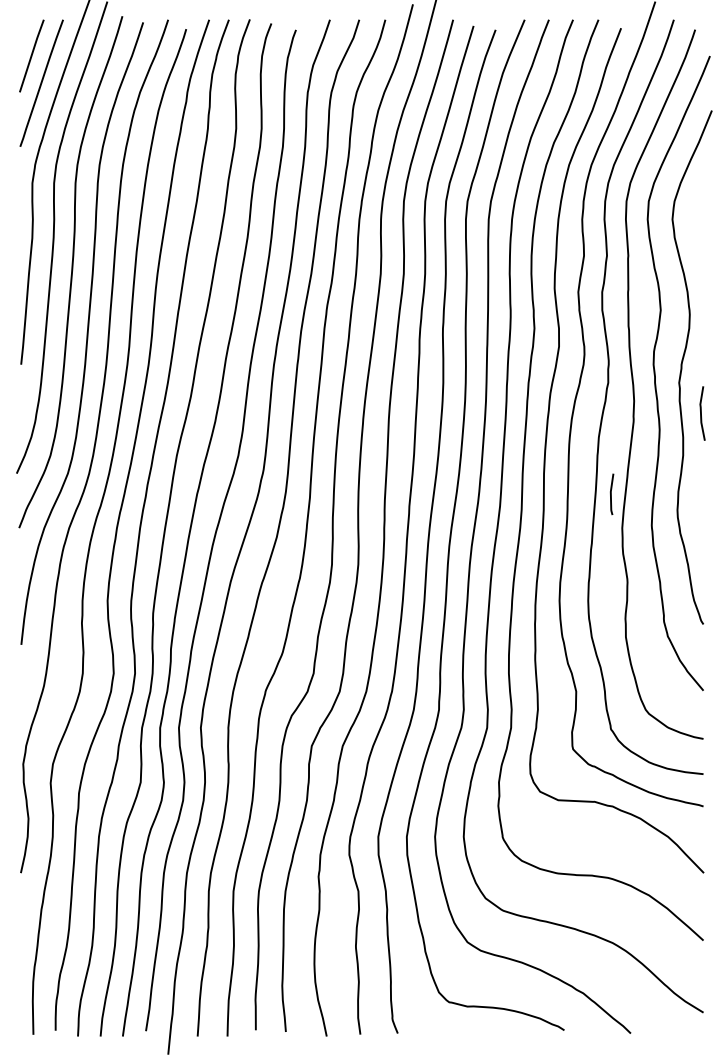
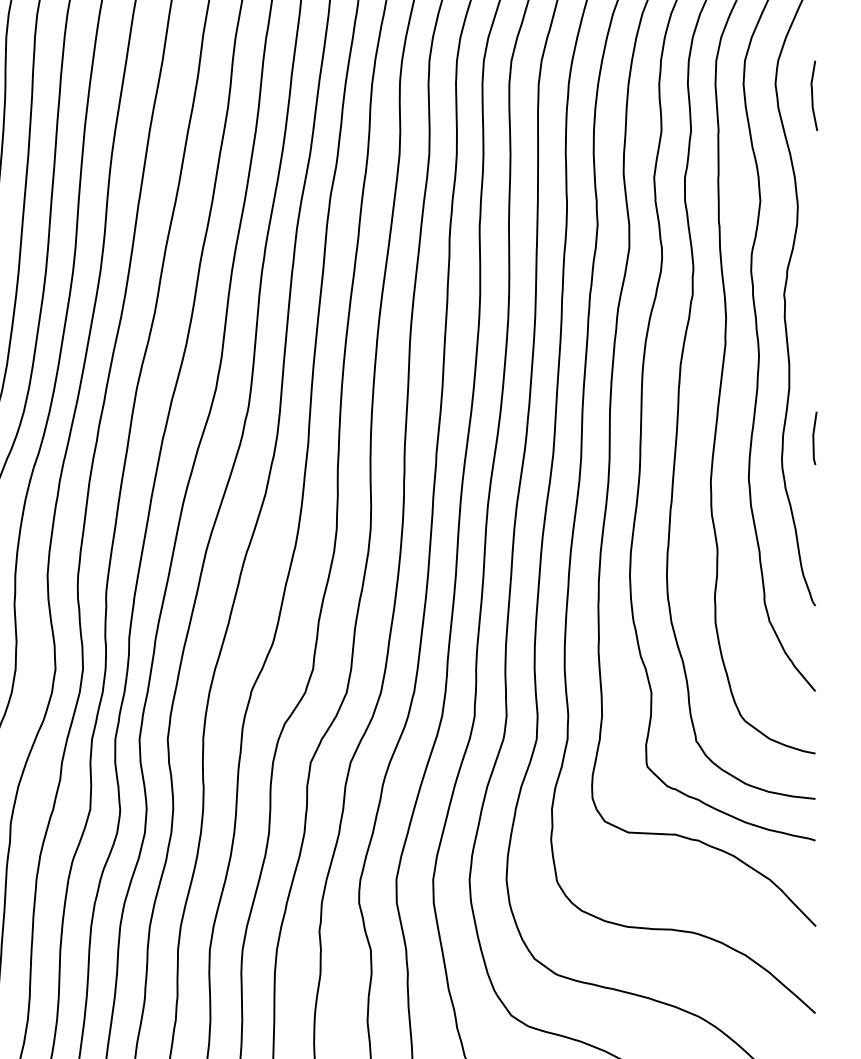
line: (701, 413) -> (812, 95), moved
line: (611, 494) -> (814, 438), moved

